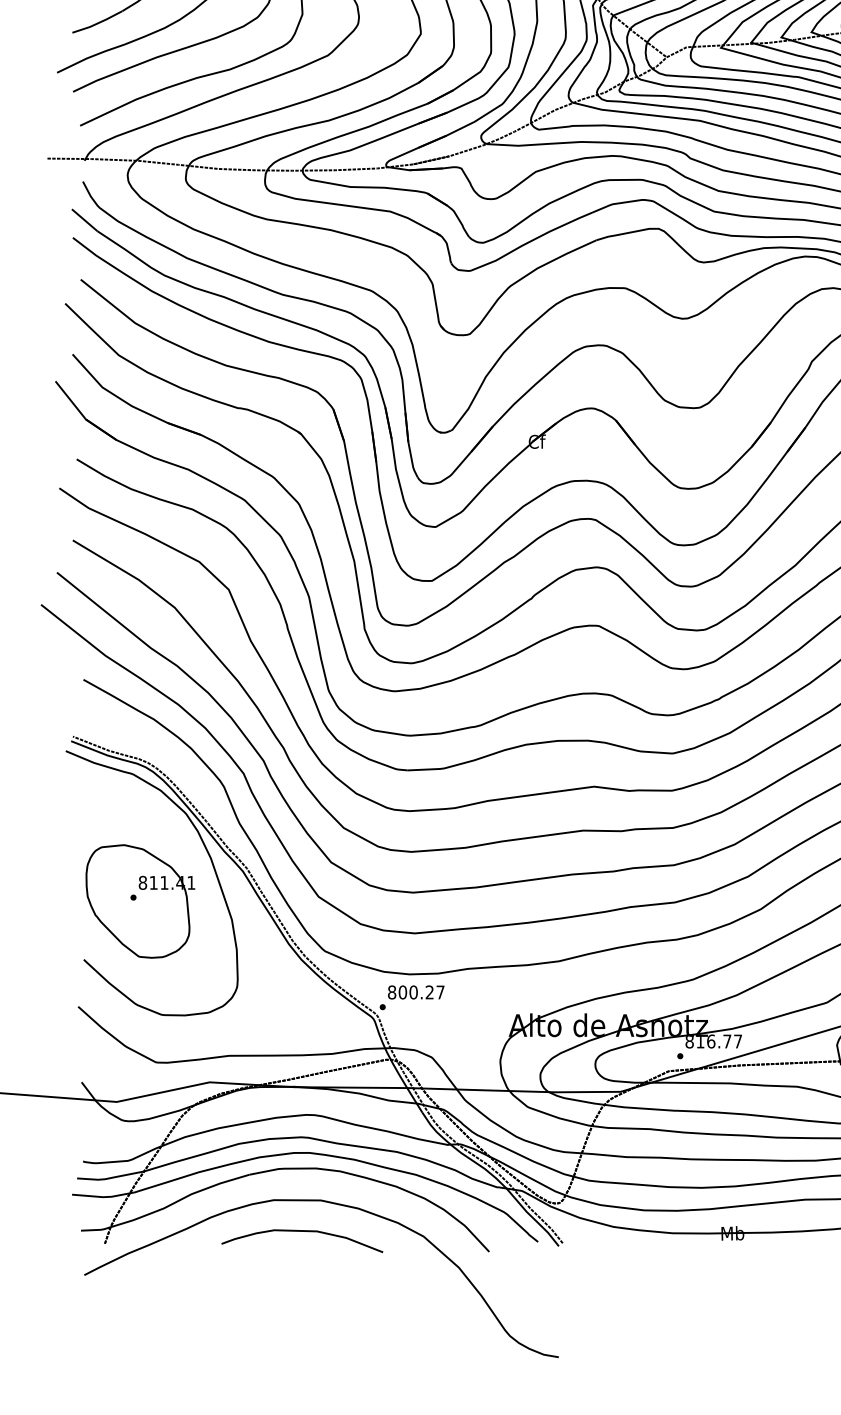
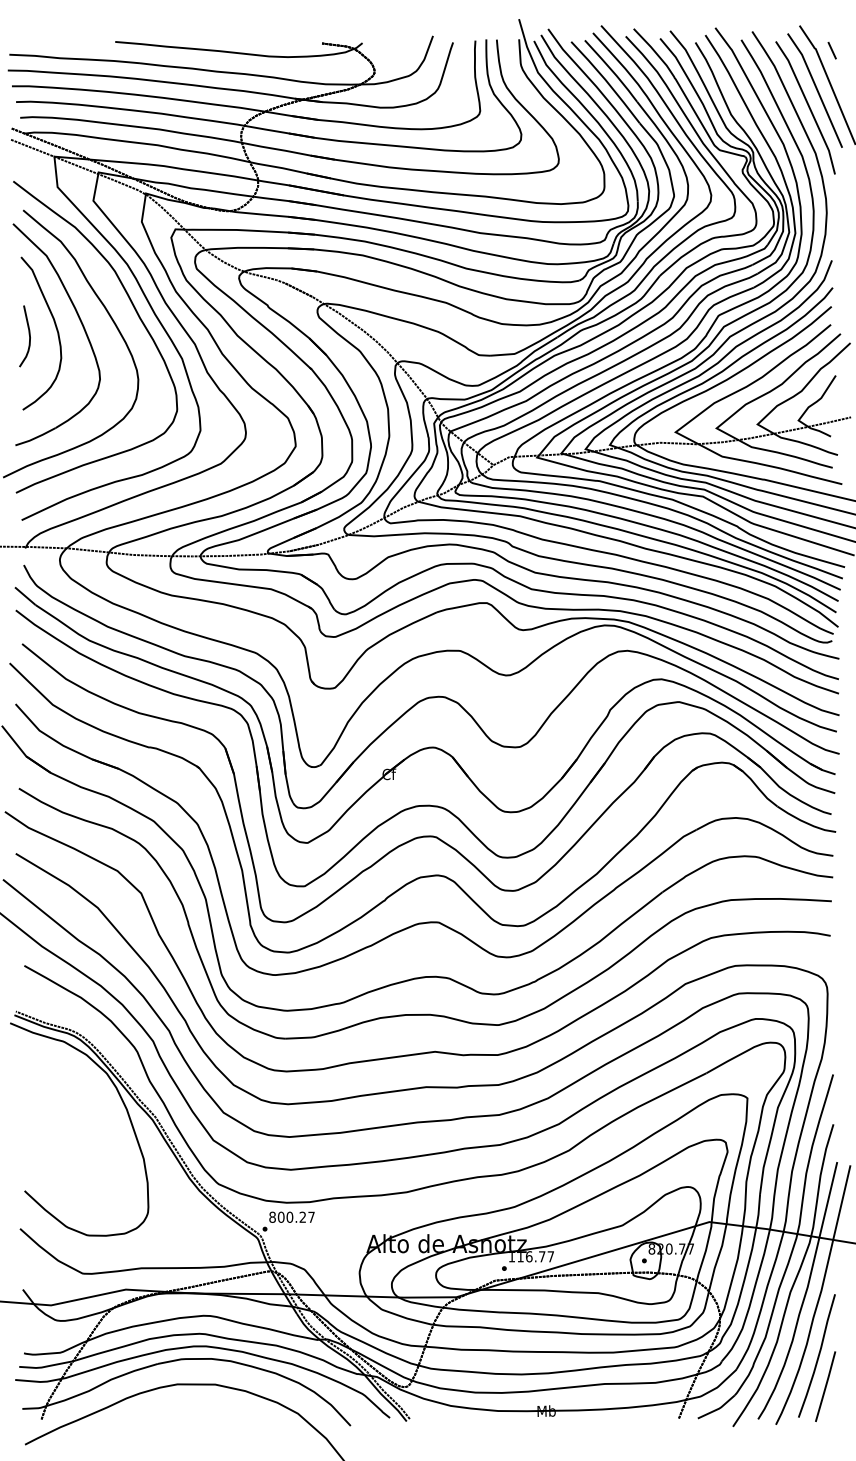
part: (139, 901) -> (69, 1144), removed
text: (689, 1042) -> (511, 1257), 816.77 -> 116.77
curve: (302, 1232) -> (200, 1410), removed

